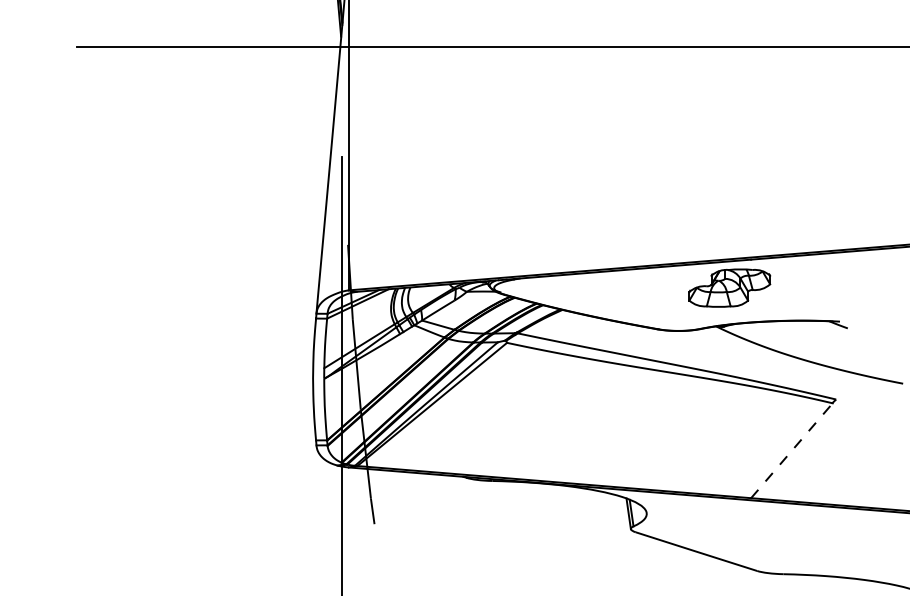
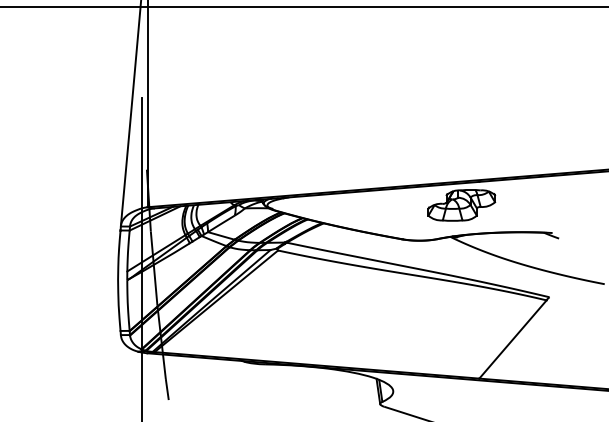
line: (791, 450) -> (512, 339), dashed -> solid

